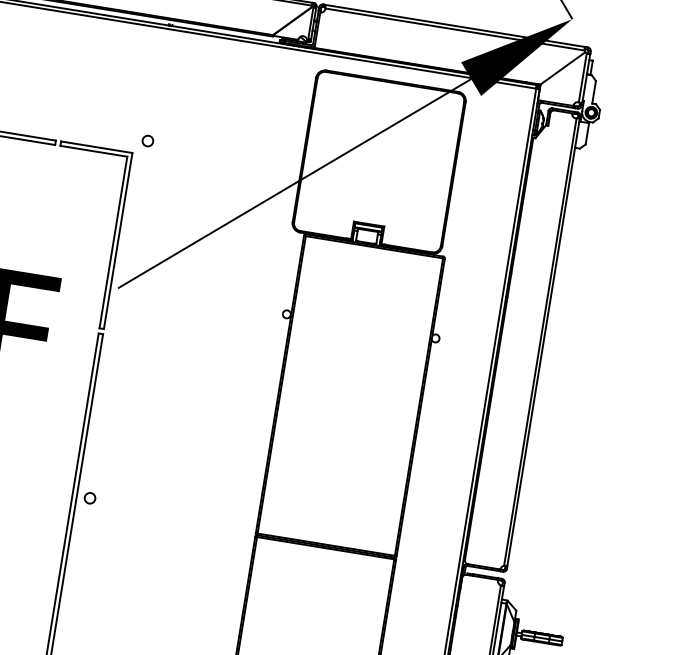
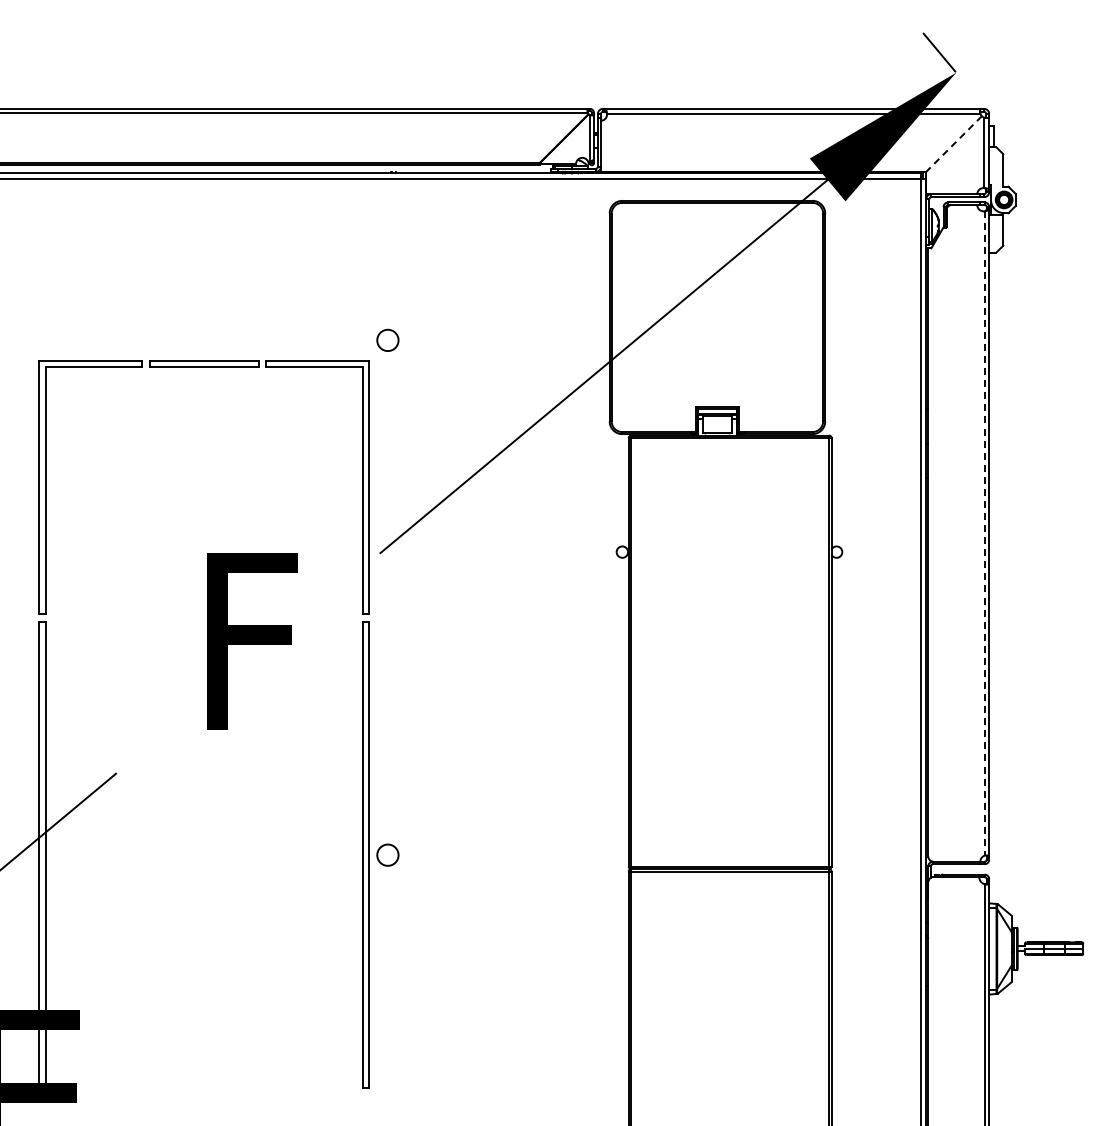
line: (562, 68) -> (953, 144), solid -> dashed
circle: (147, 141) -> (387, 340), size x1.4
line: (540, 342) -> (984, 533), solid -> dashed
circle: (89, 497) -> (387, 854), size x1.4

